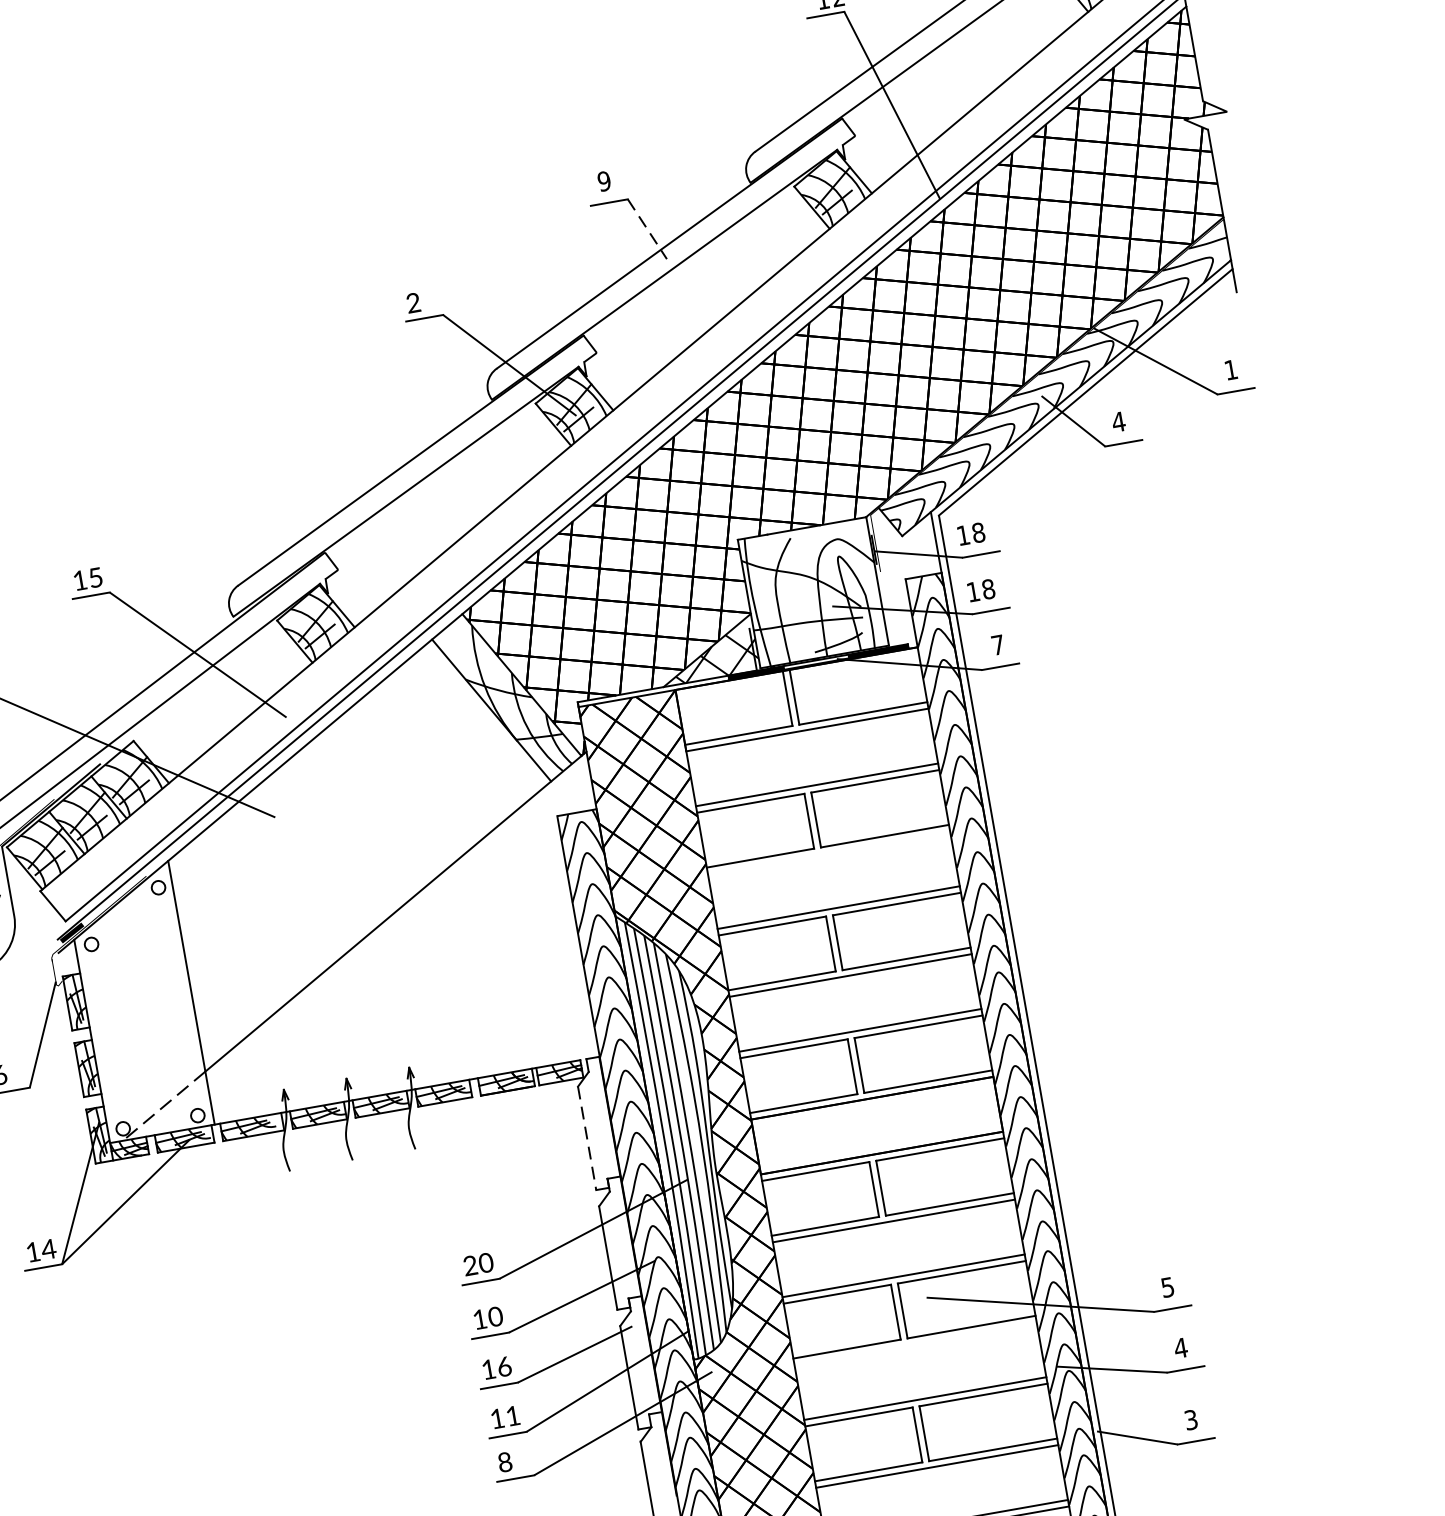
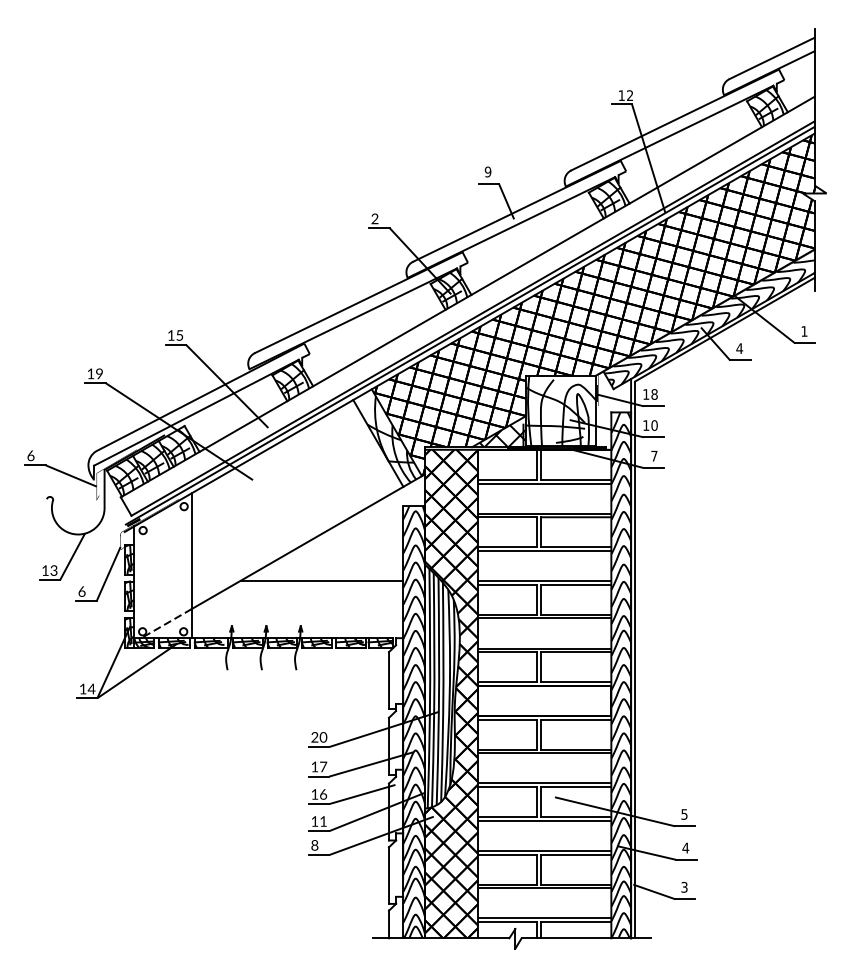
line: (647, 230) -> (506, 202), dashed -> solid
text: (988, 589) -> (654, 425), 18 -> 10
line: (828, 851) -> (544, 550), added
line: (432, 978) -> (321, 580), added
line: (588, 1138) -> (389, 680), dashed -> solid
text: (495, 1315) -> (323, 766), 10 -> 17
line: (914, 1343) -> (544, 820), added

